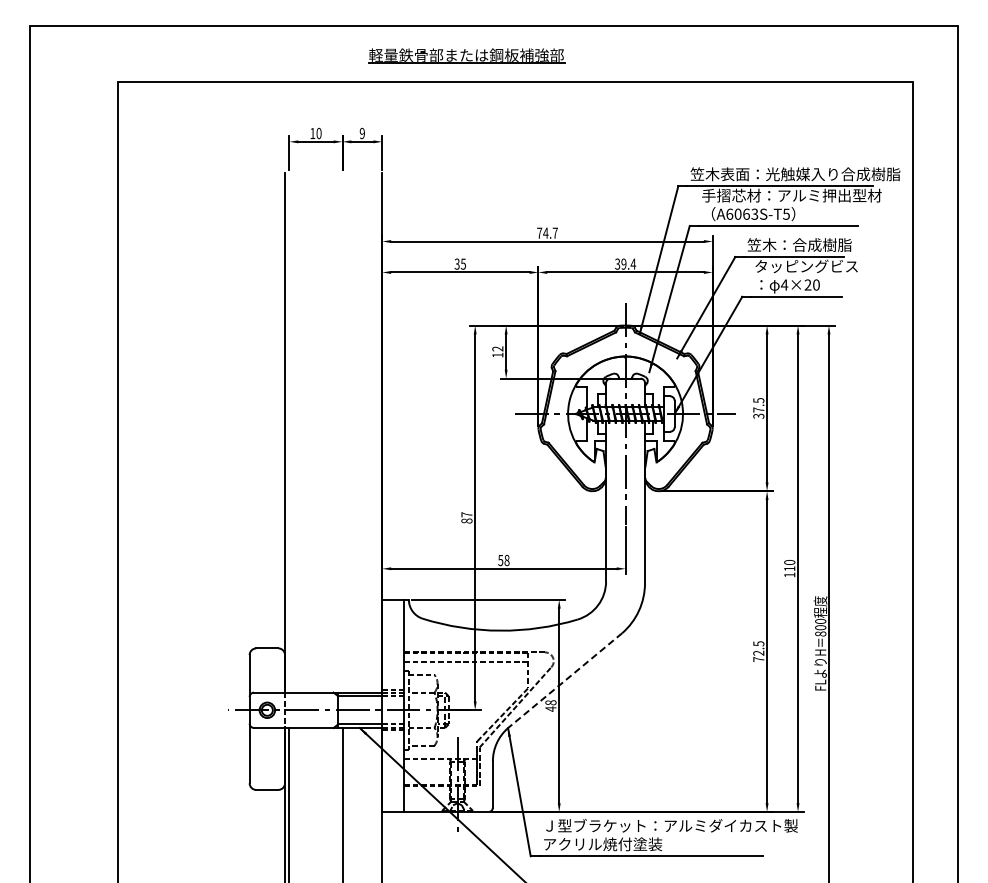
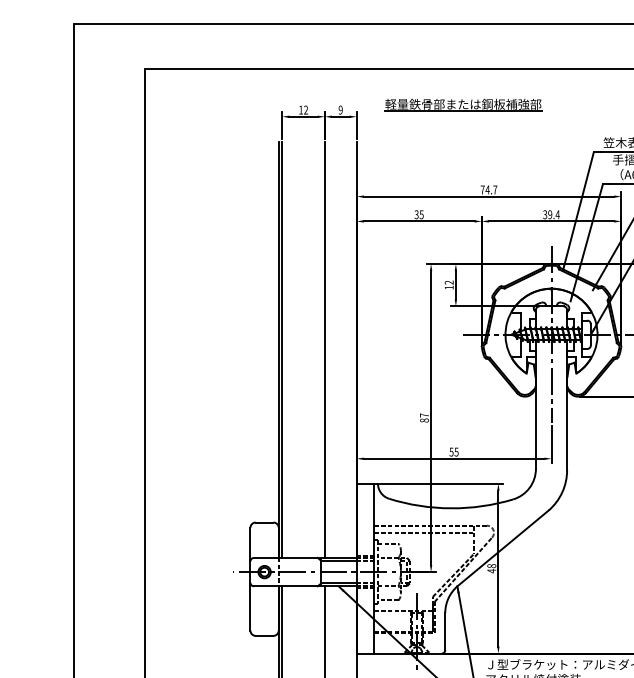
part: (466, 55) -> (463, 104), moved
text: (318, 133) -> (305, 110), 10 -> 12
line: (289, 432) -> (282, 349), added
line: (342, 432) -> (324, 349), added
text: (506, 559) -> (456, 451), 58 -> 55
line: (564, 680) -> (502, 548), dashed -> solid

